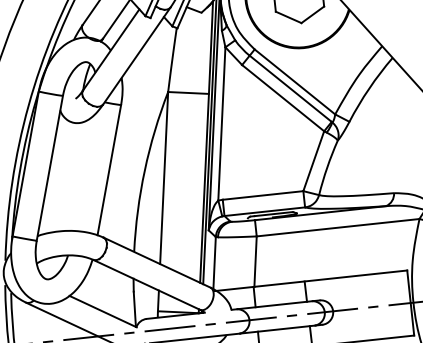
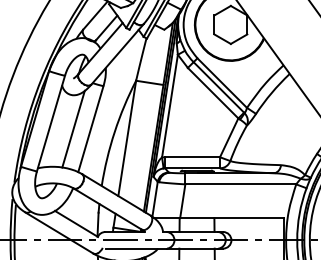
line: (83, 171) -> (73, 128), added

